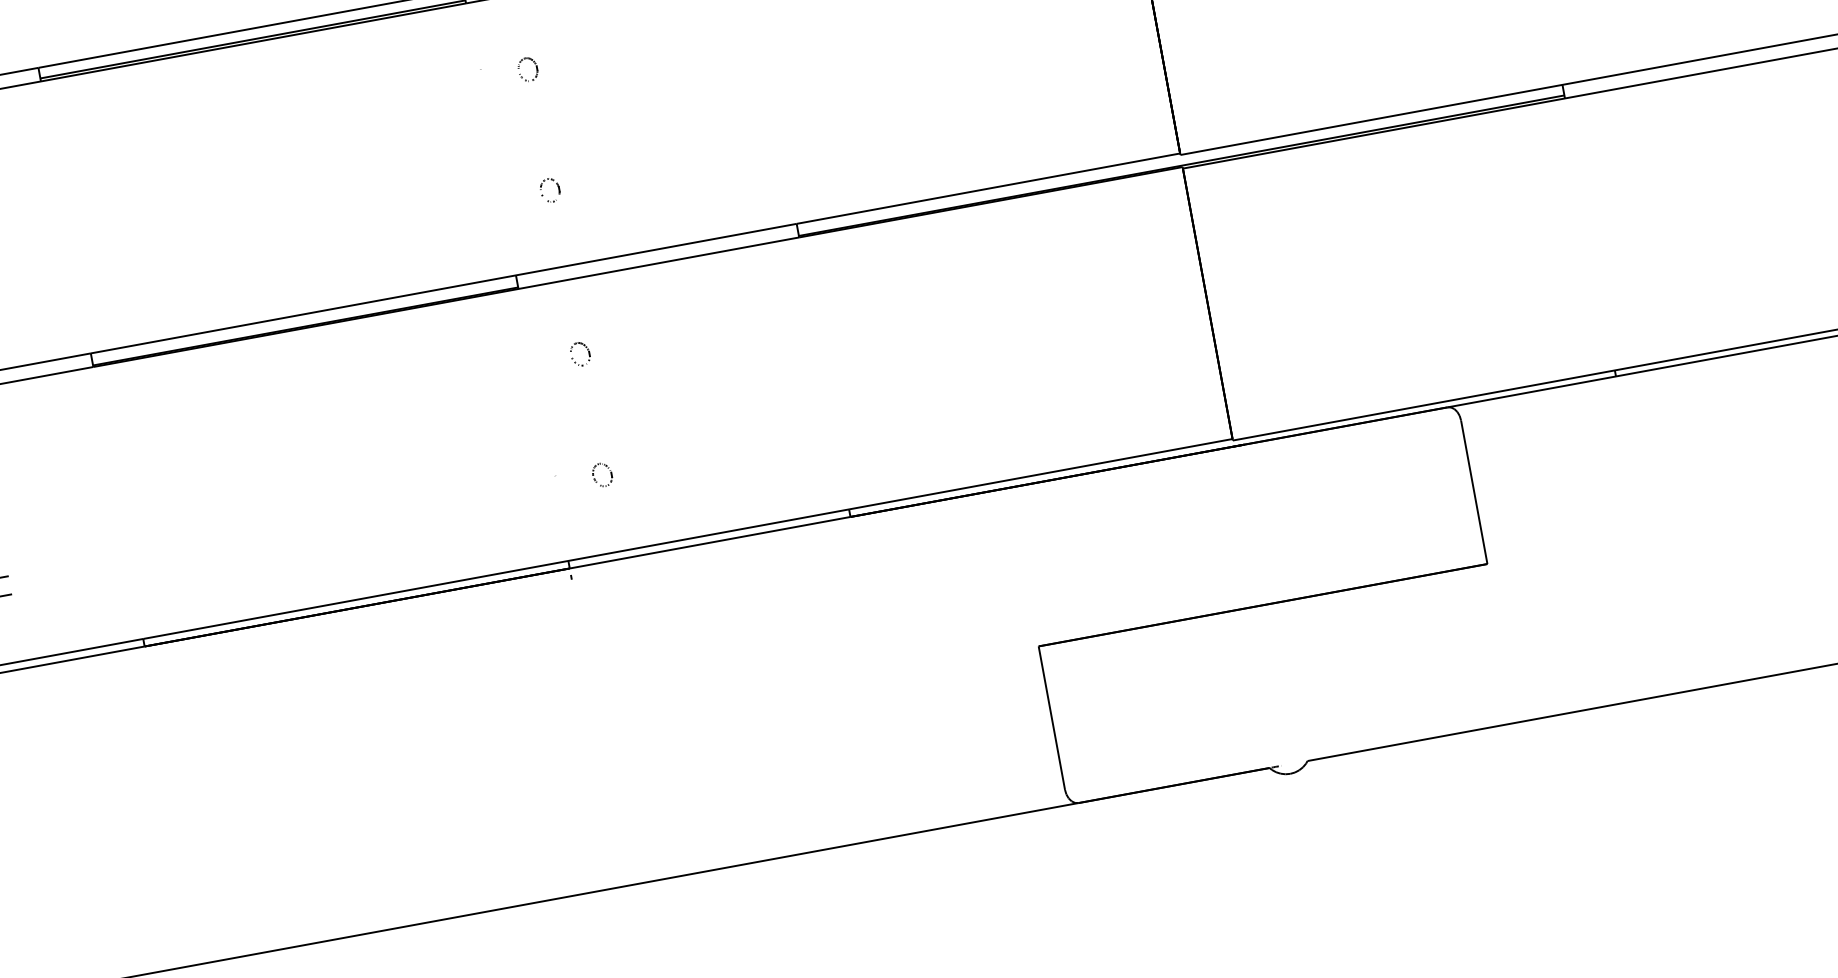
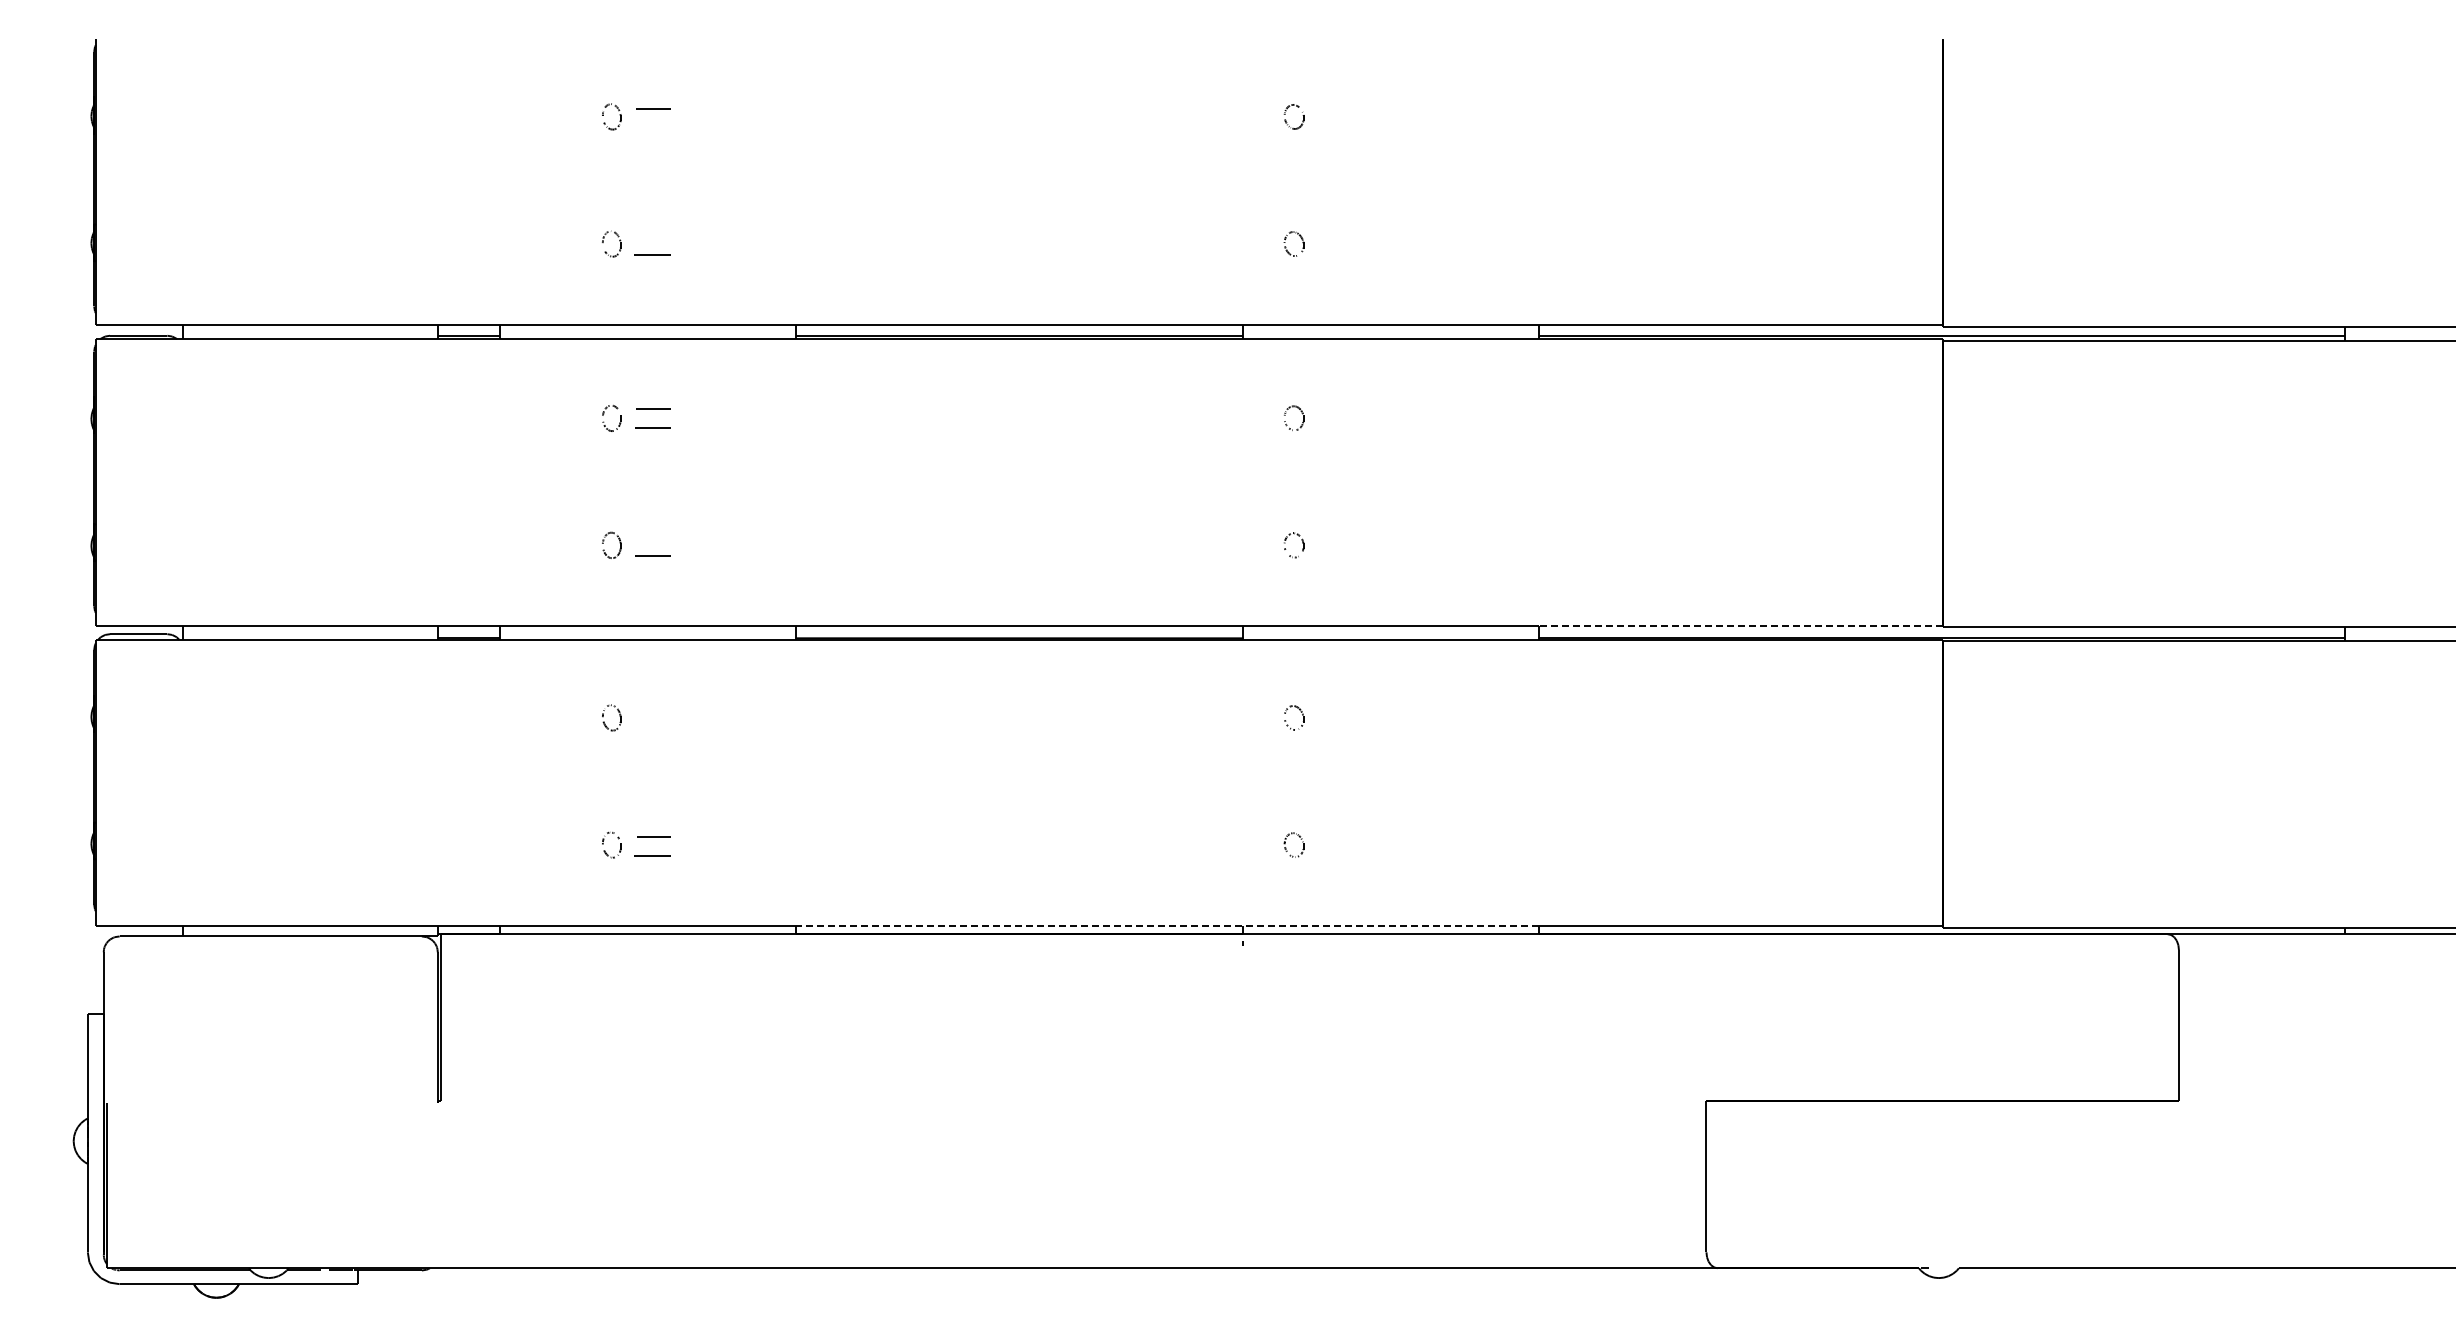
line: (988, 188) -> (1740, 625), solid -> dashed
line: (496, 574) -> (1167, 926), solid -> dashed

